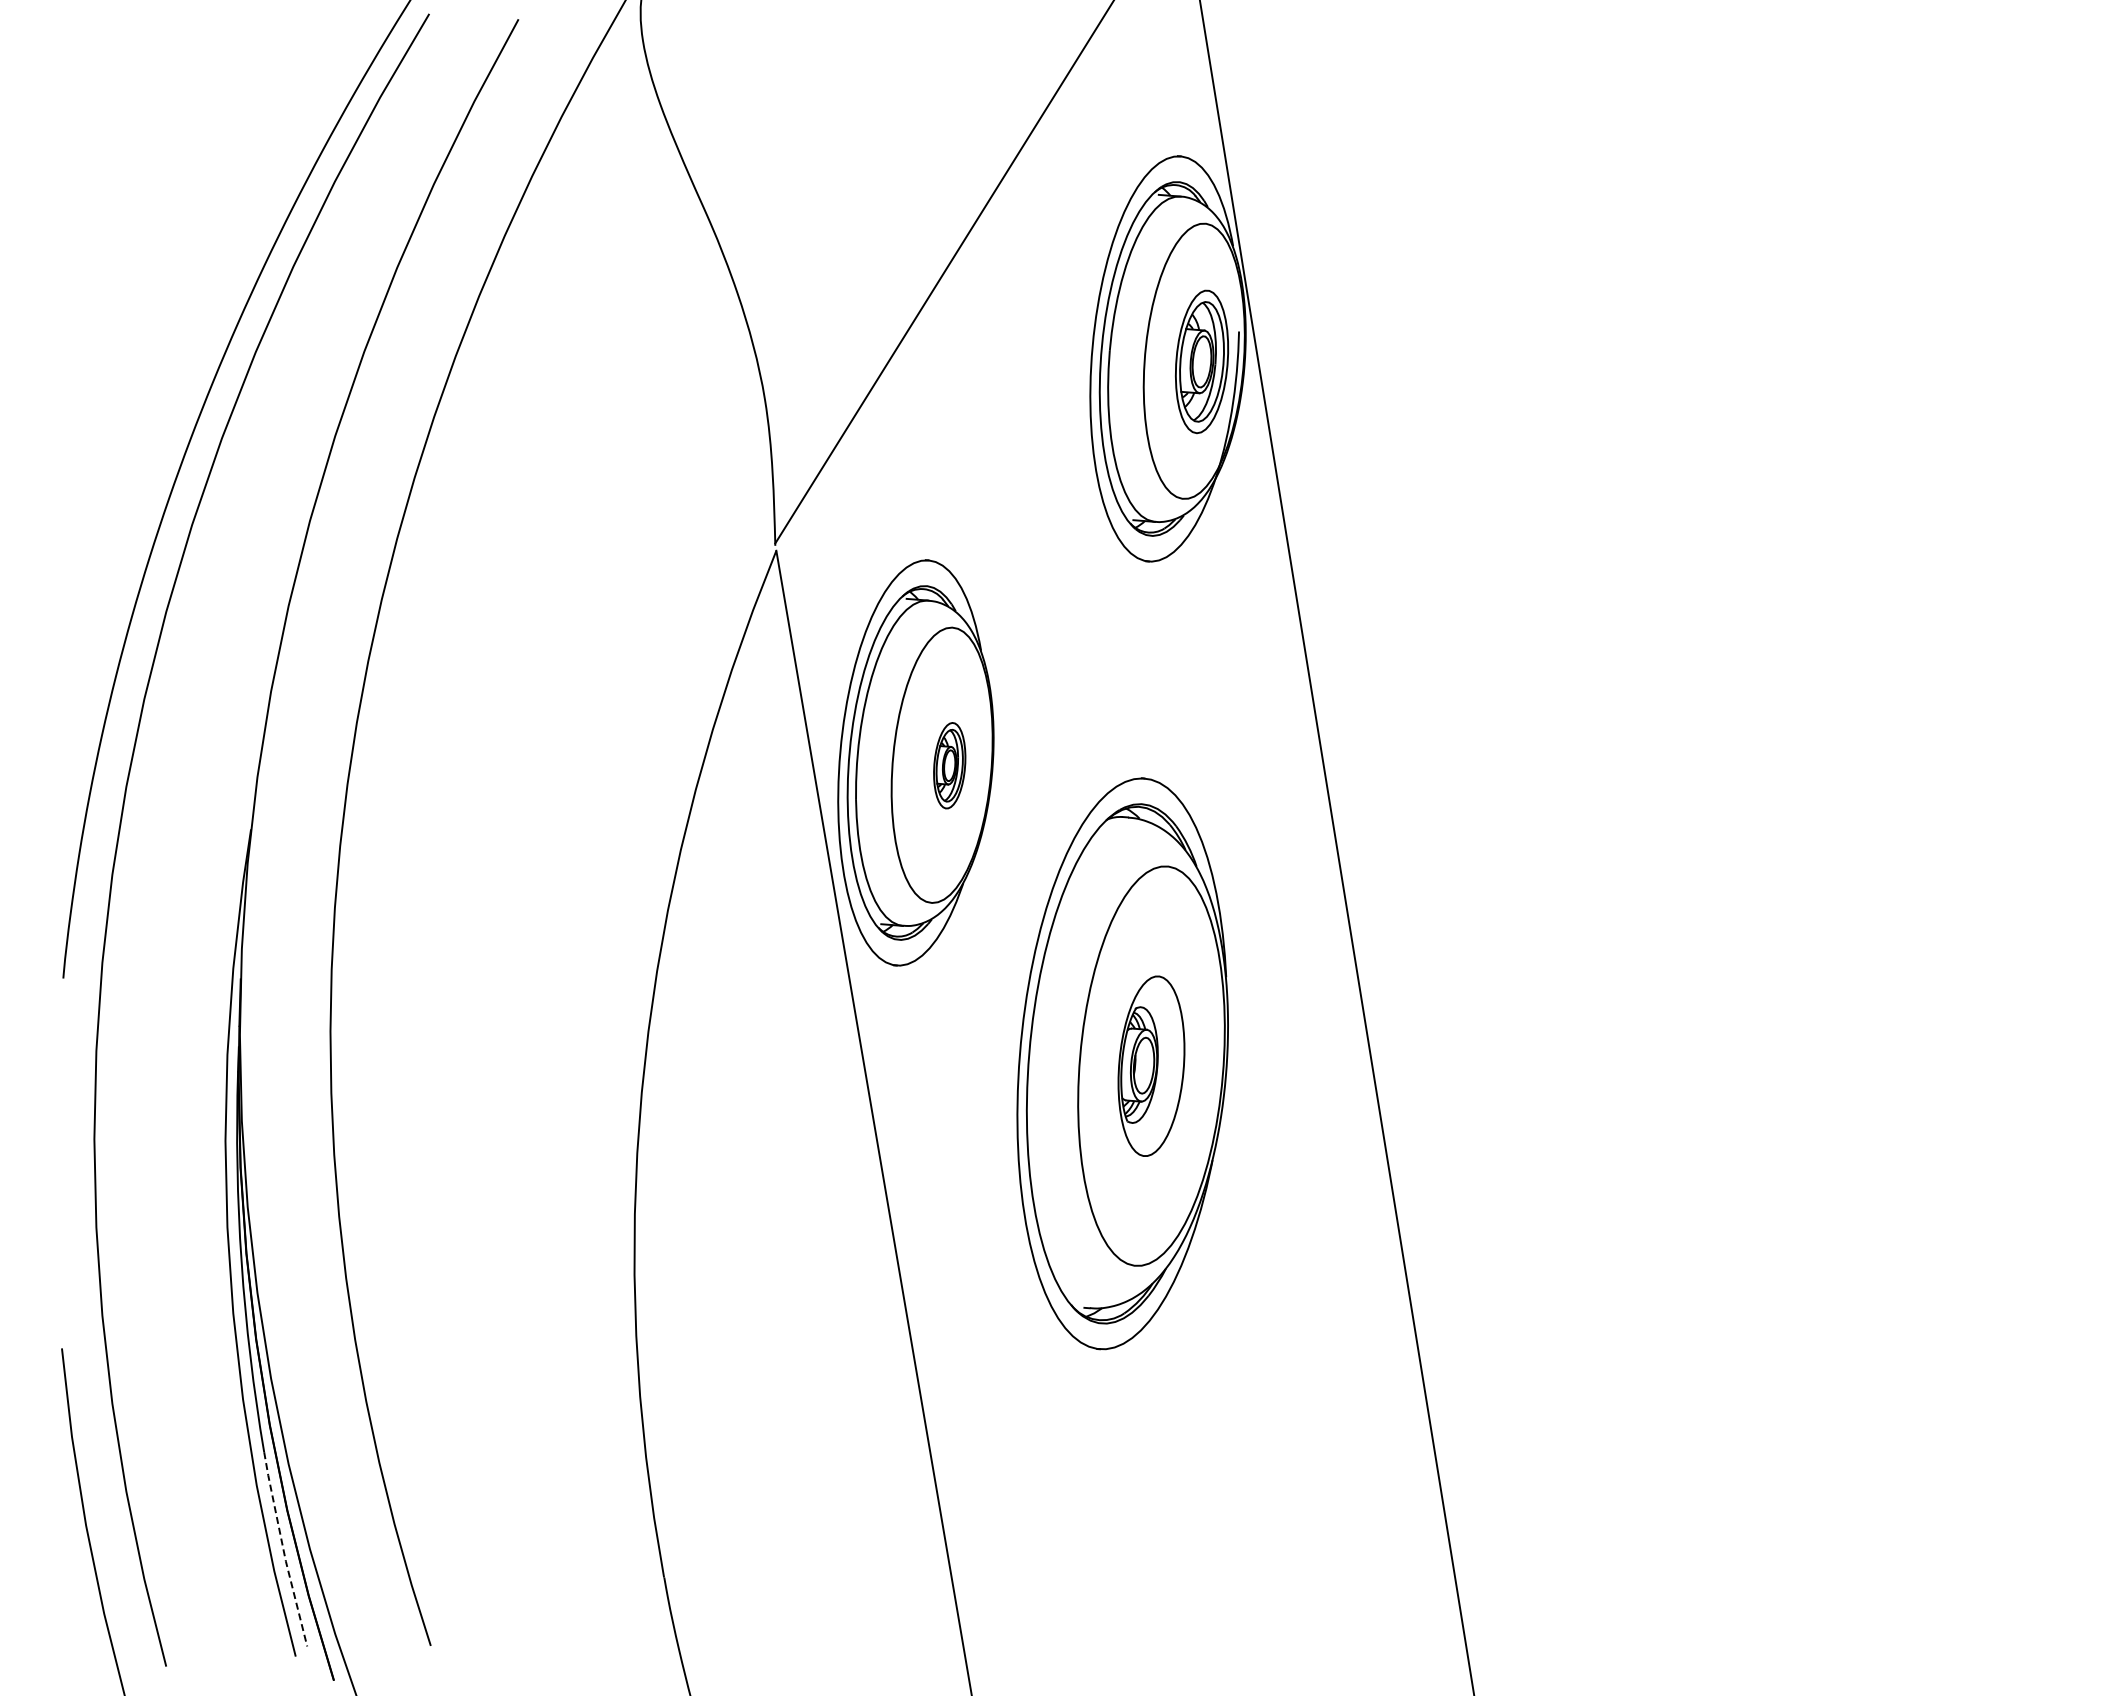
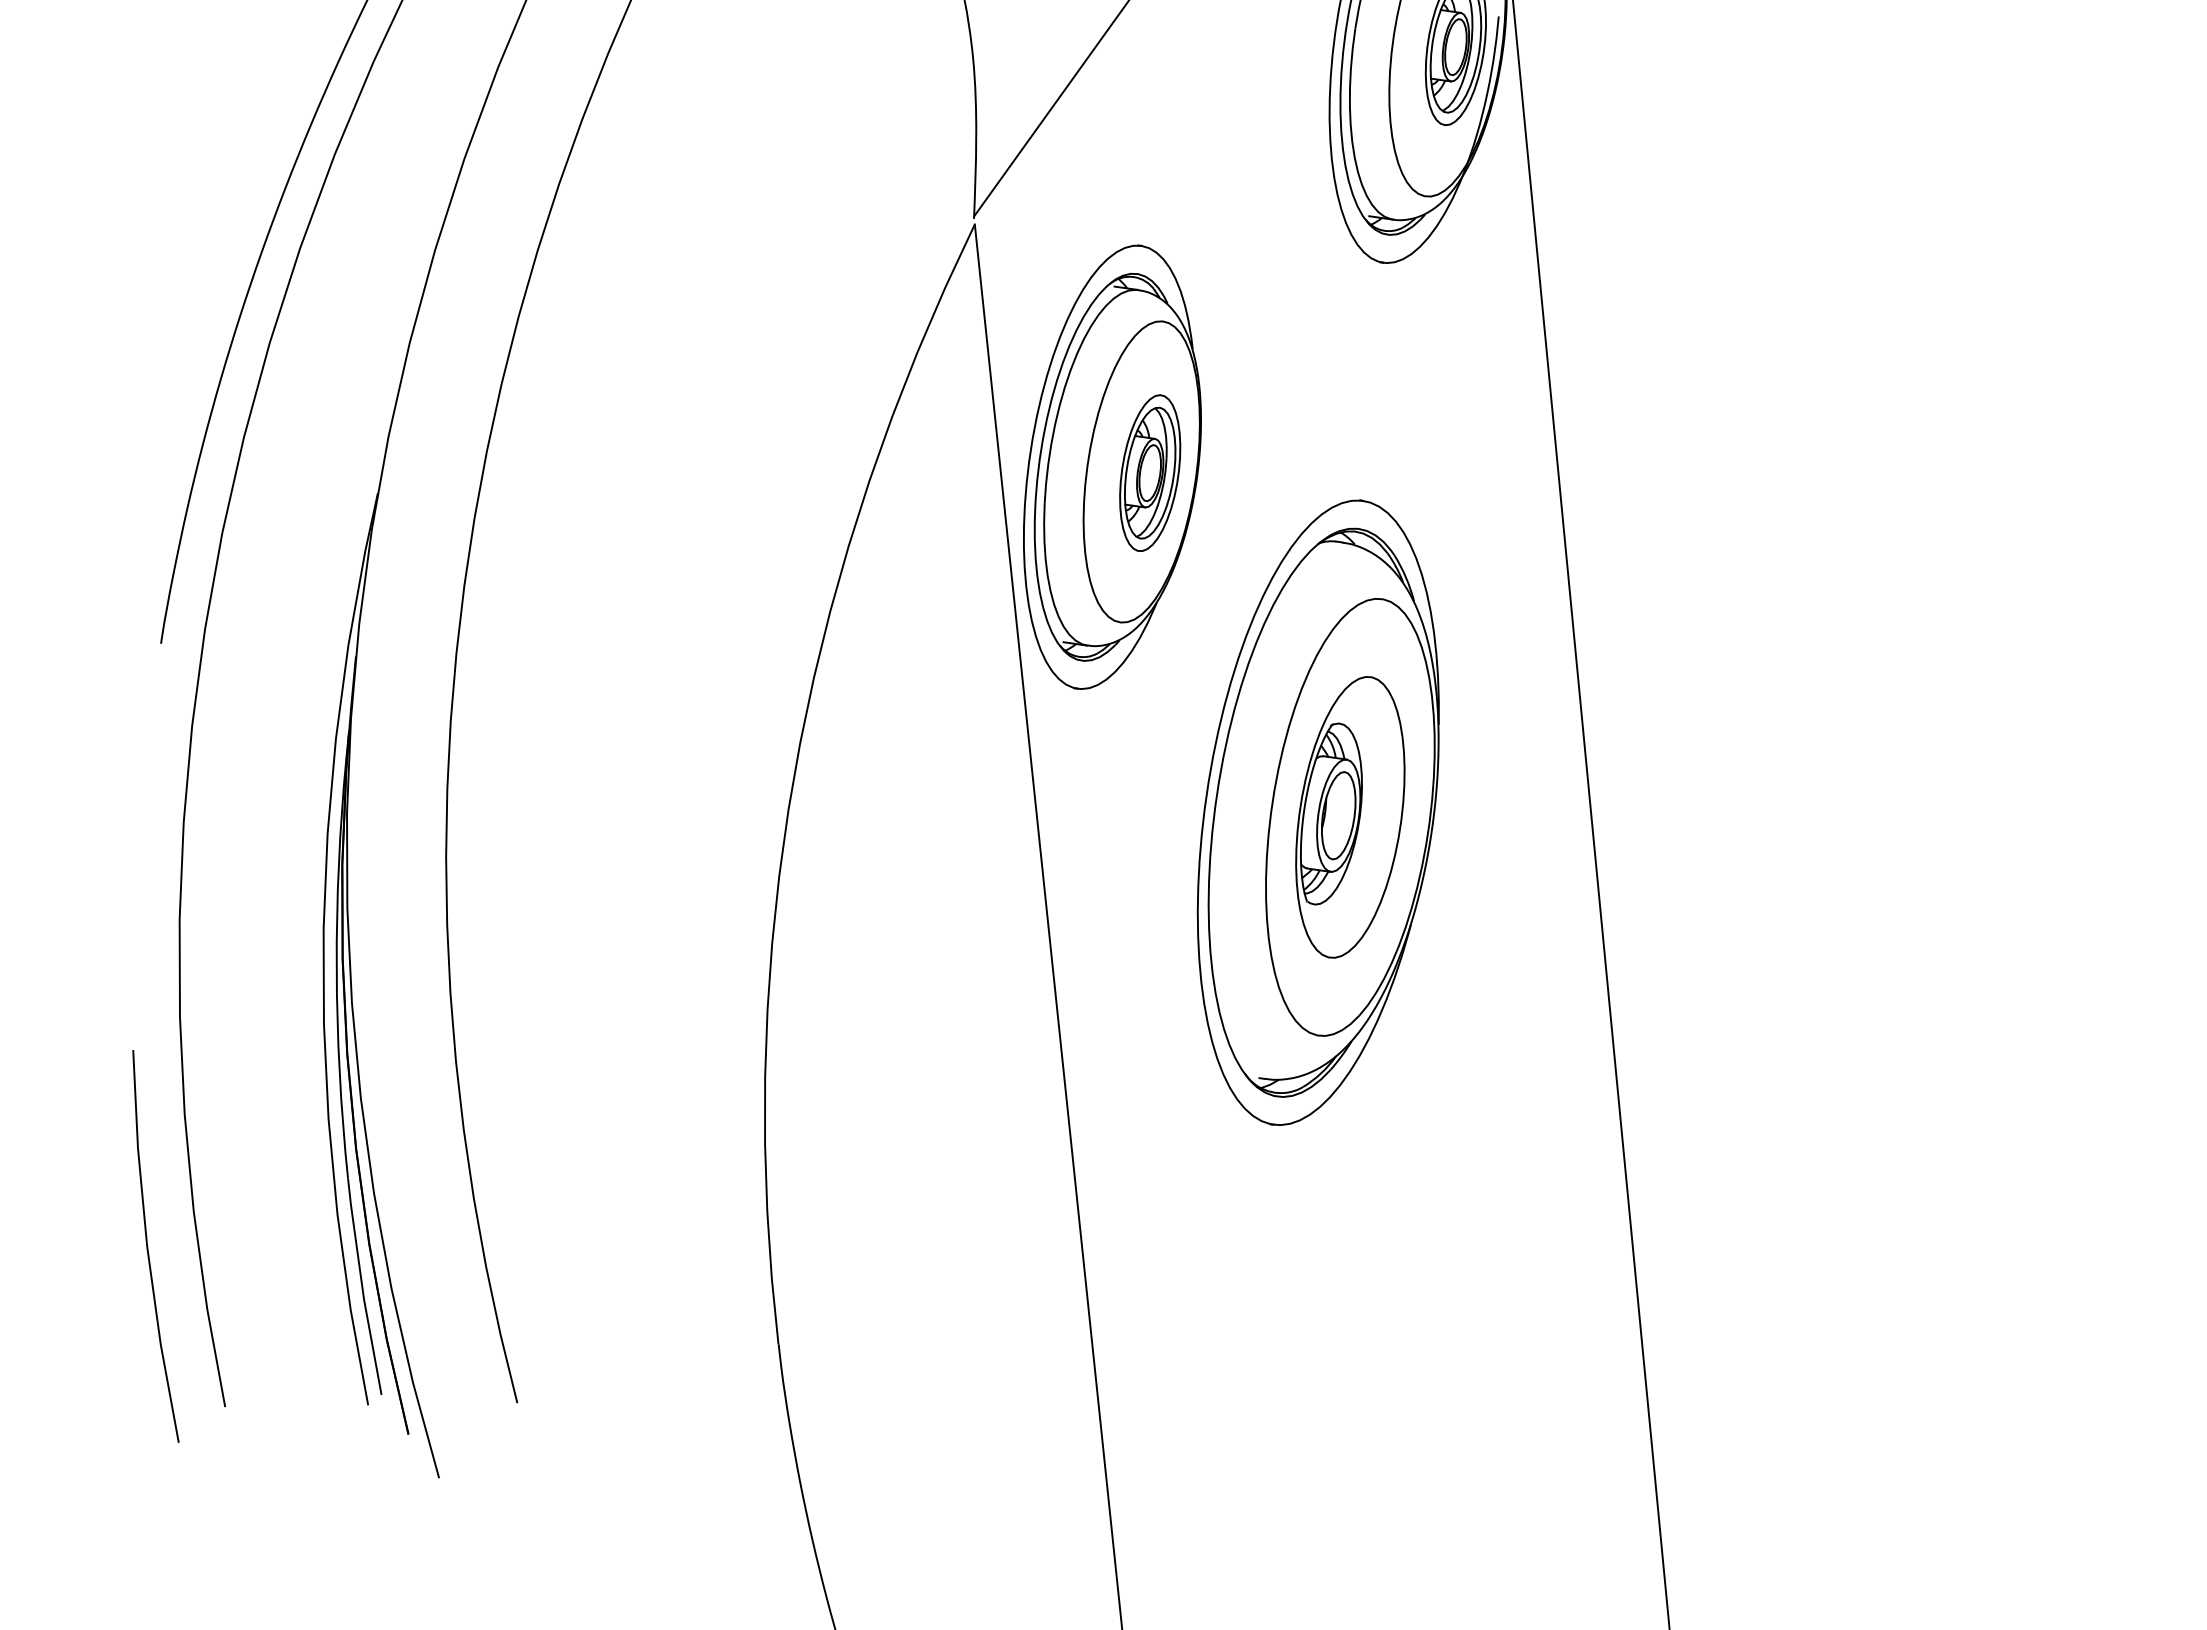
part: (949, 765) -> (1149, 472), size x1.67
part: (1151, 1066) -> (1350, 817), size x1.43
line: (283, 1549) -> (362, 1286), dashed -> solid

